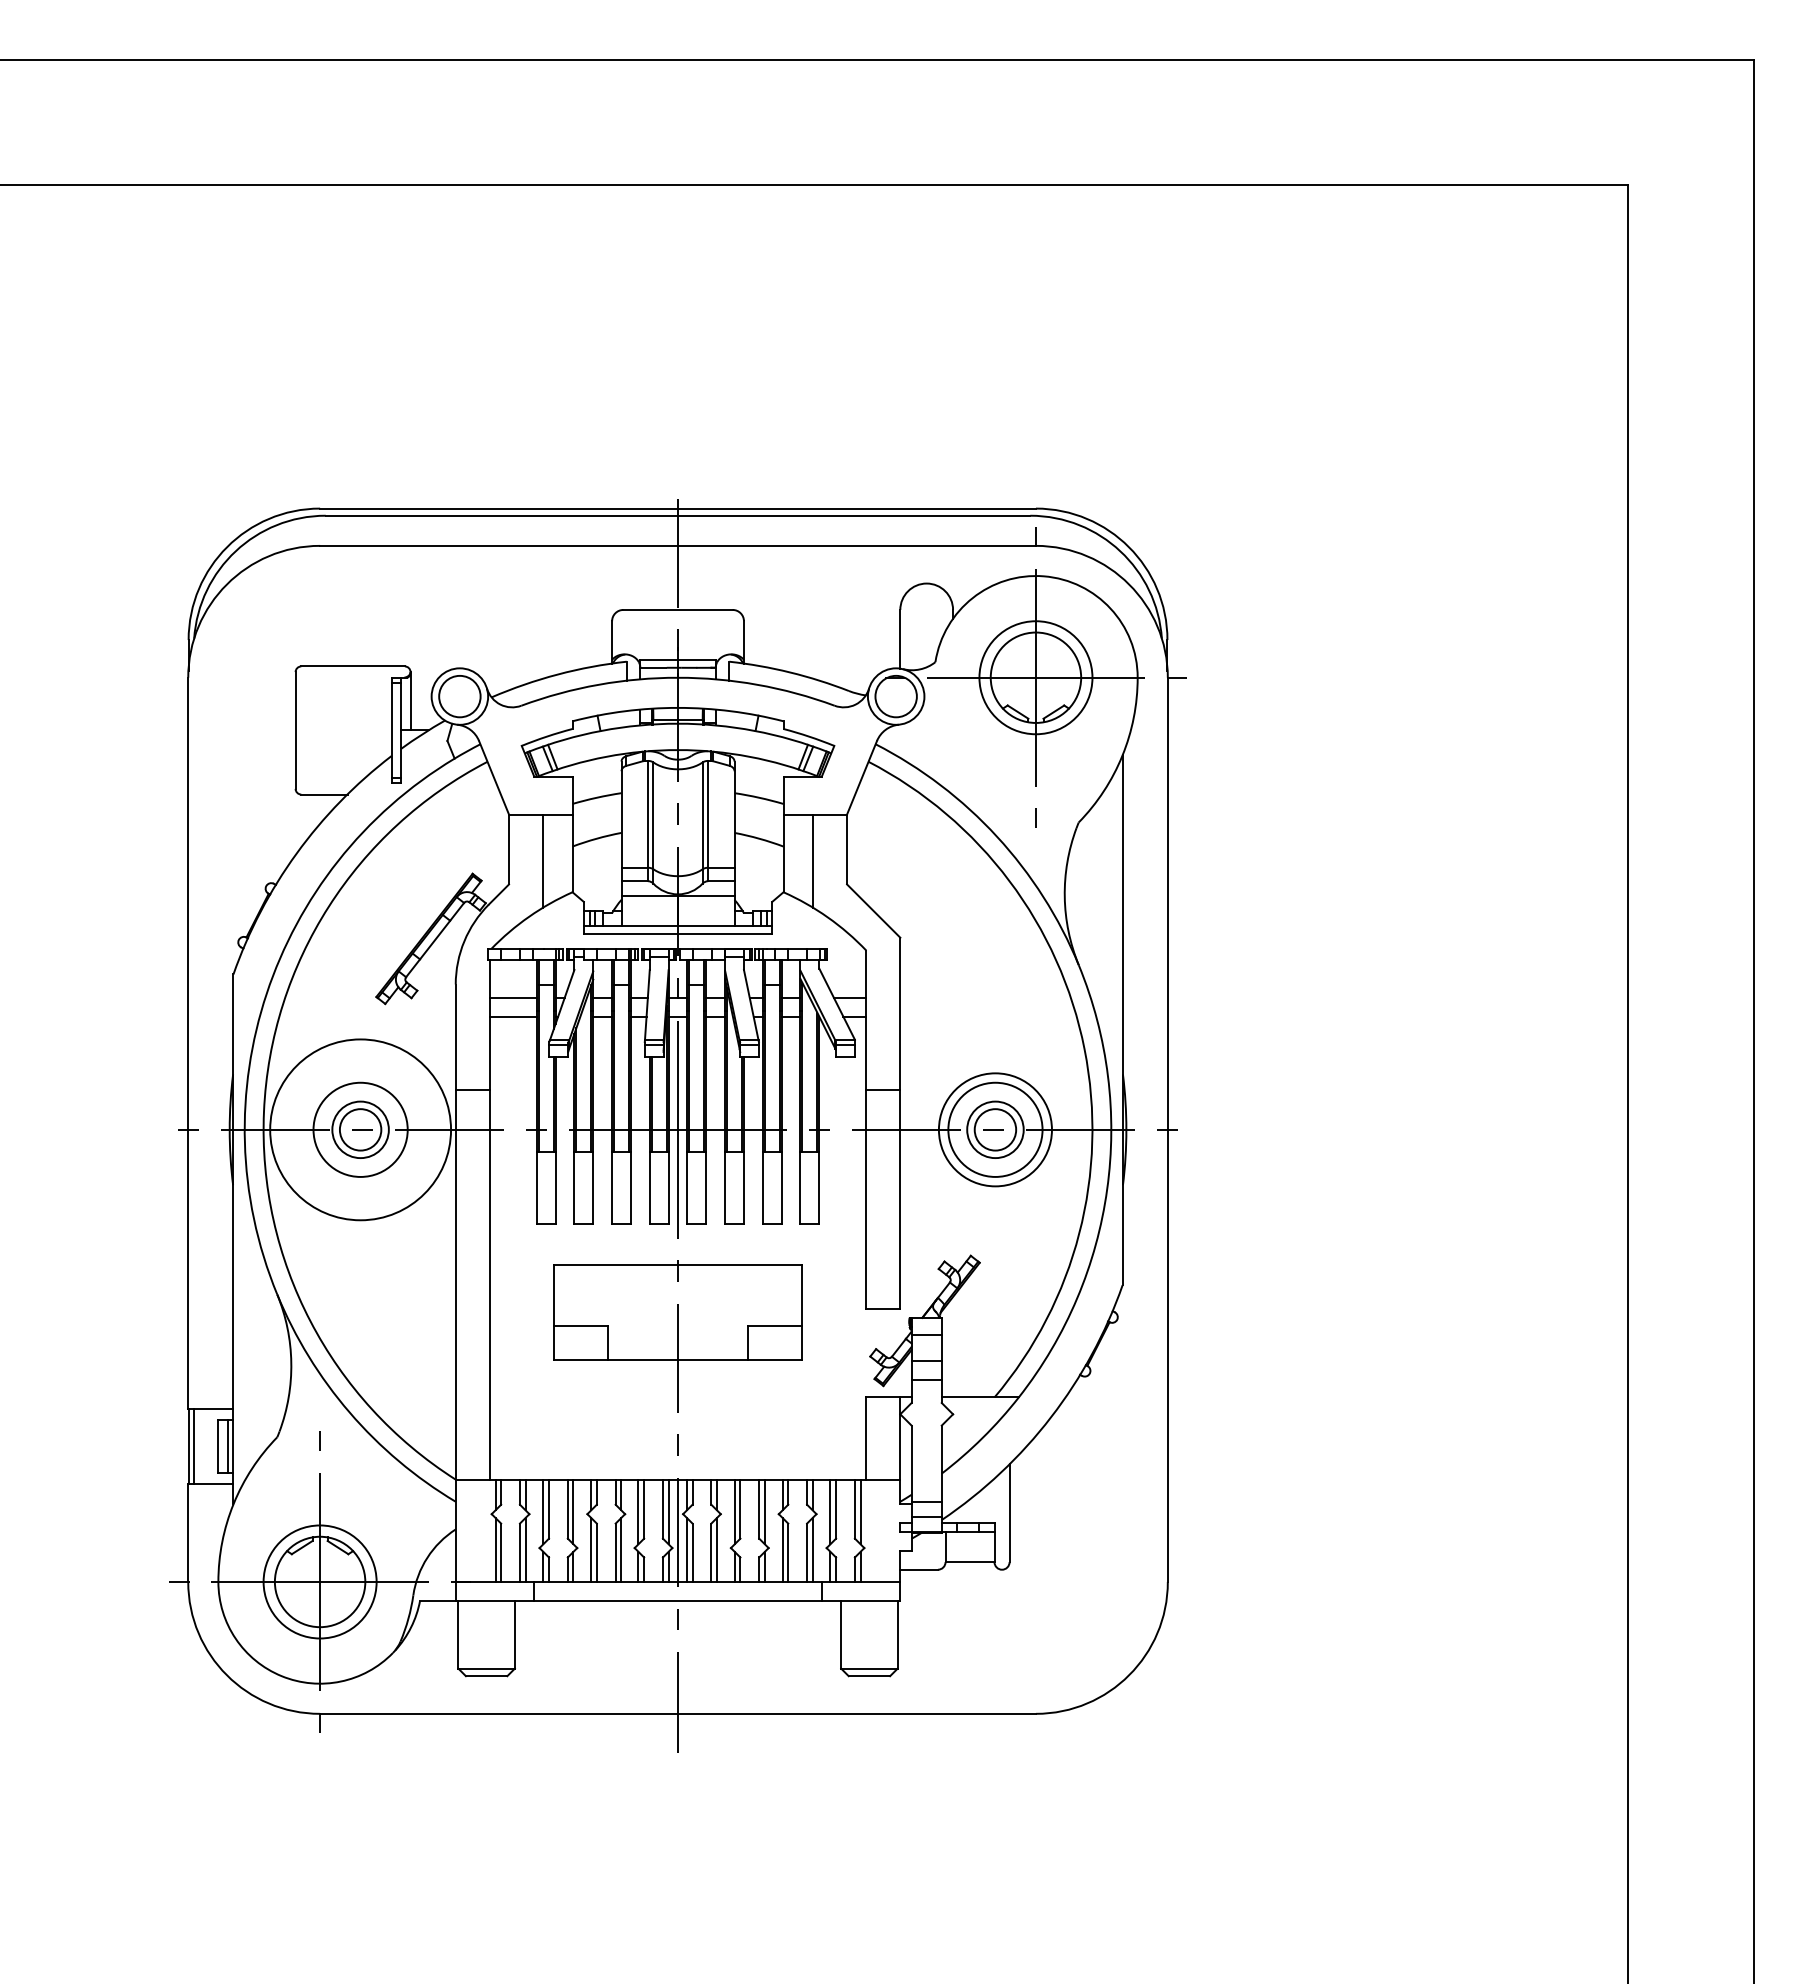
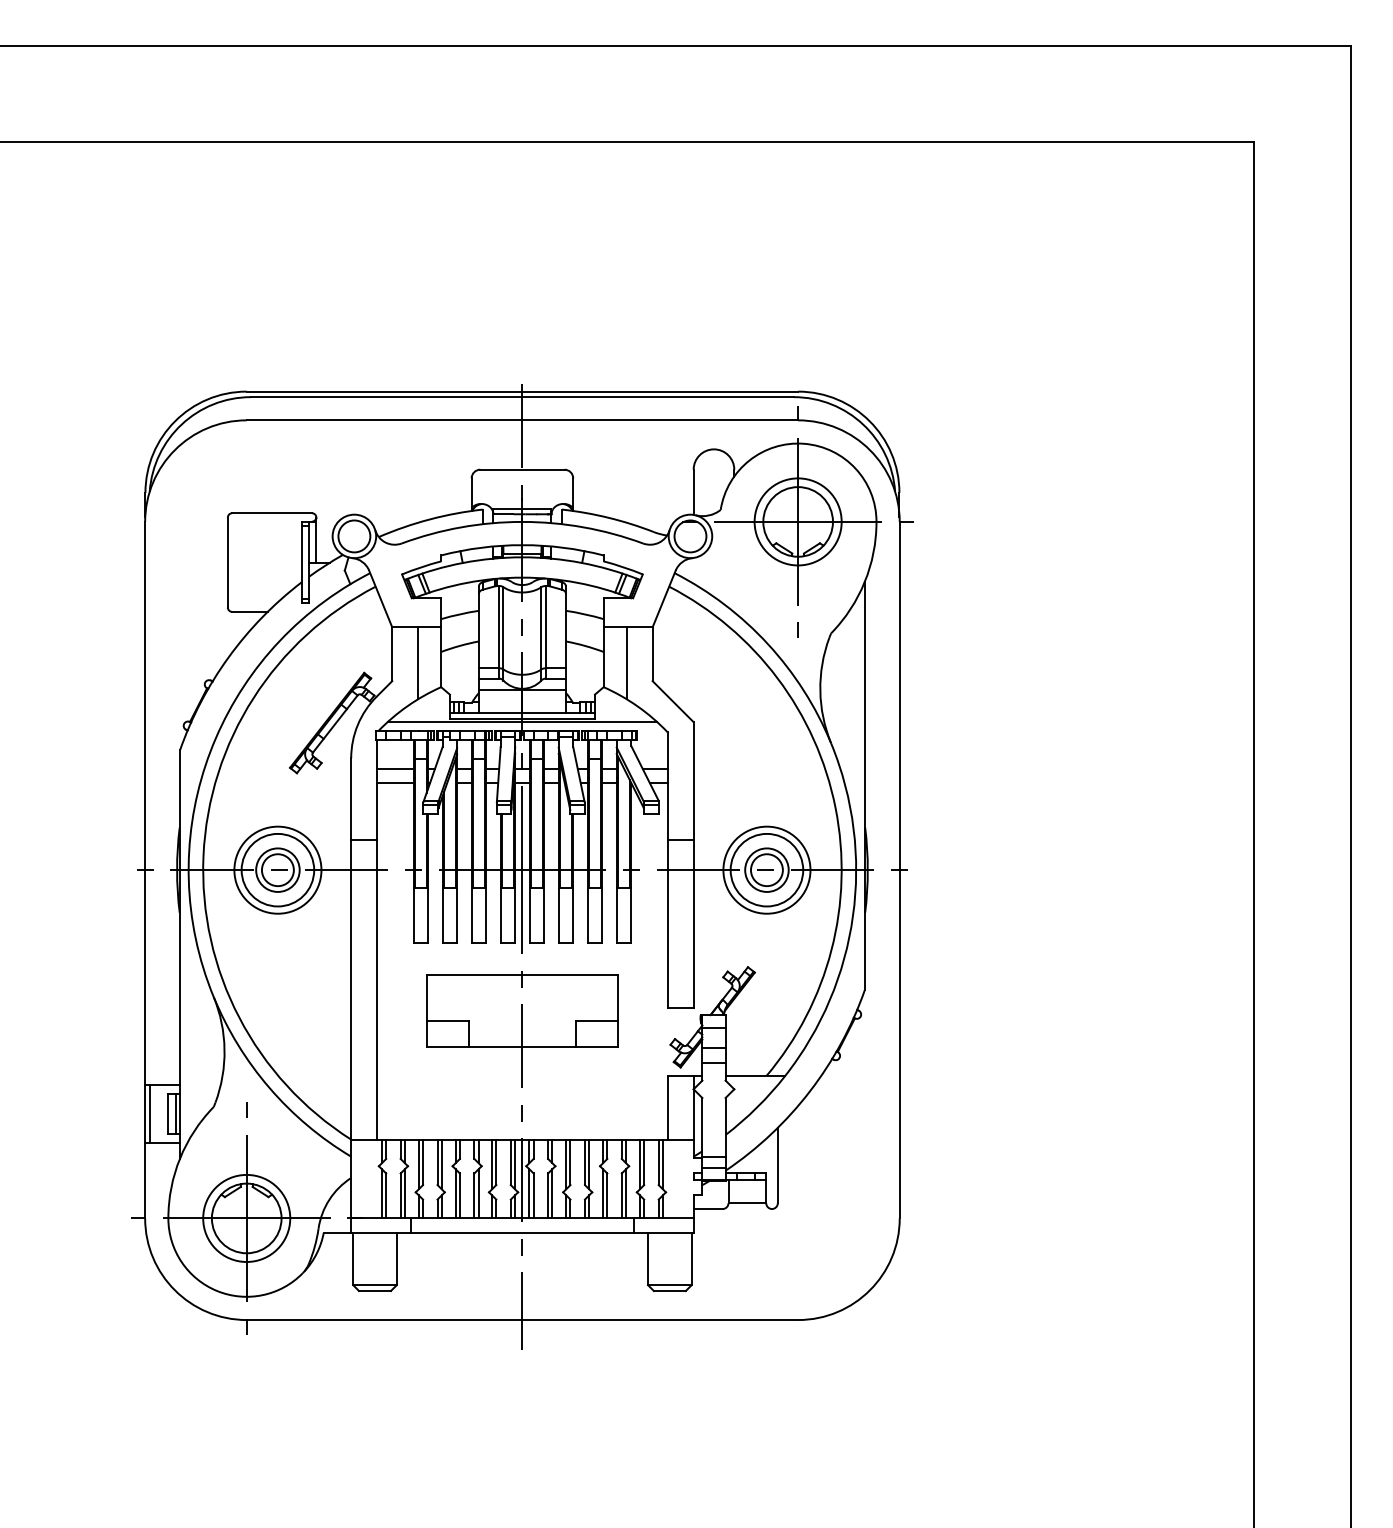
line: (677, 937) -> (522, 722), added
circle: (360, 1129) -> (277, 869), size x0.62

